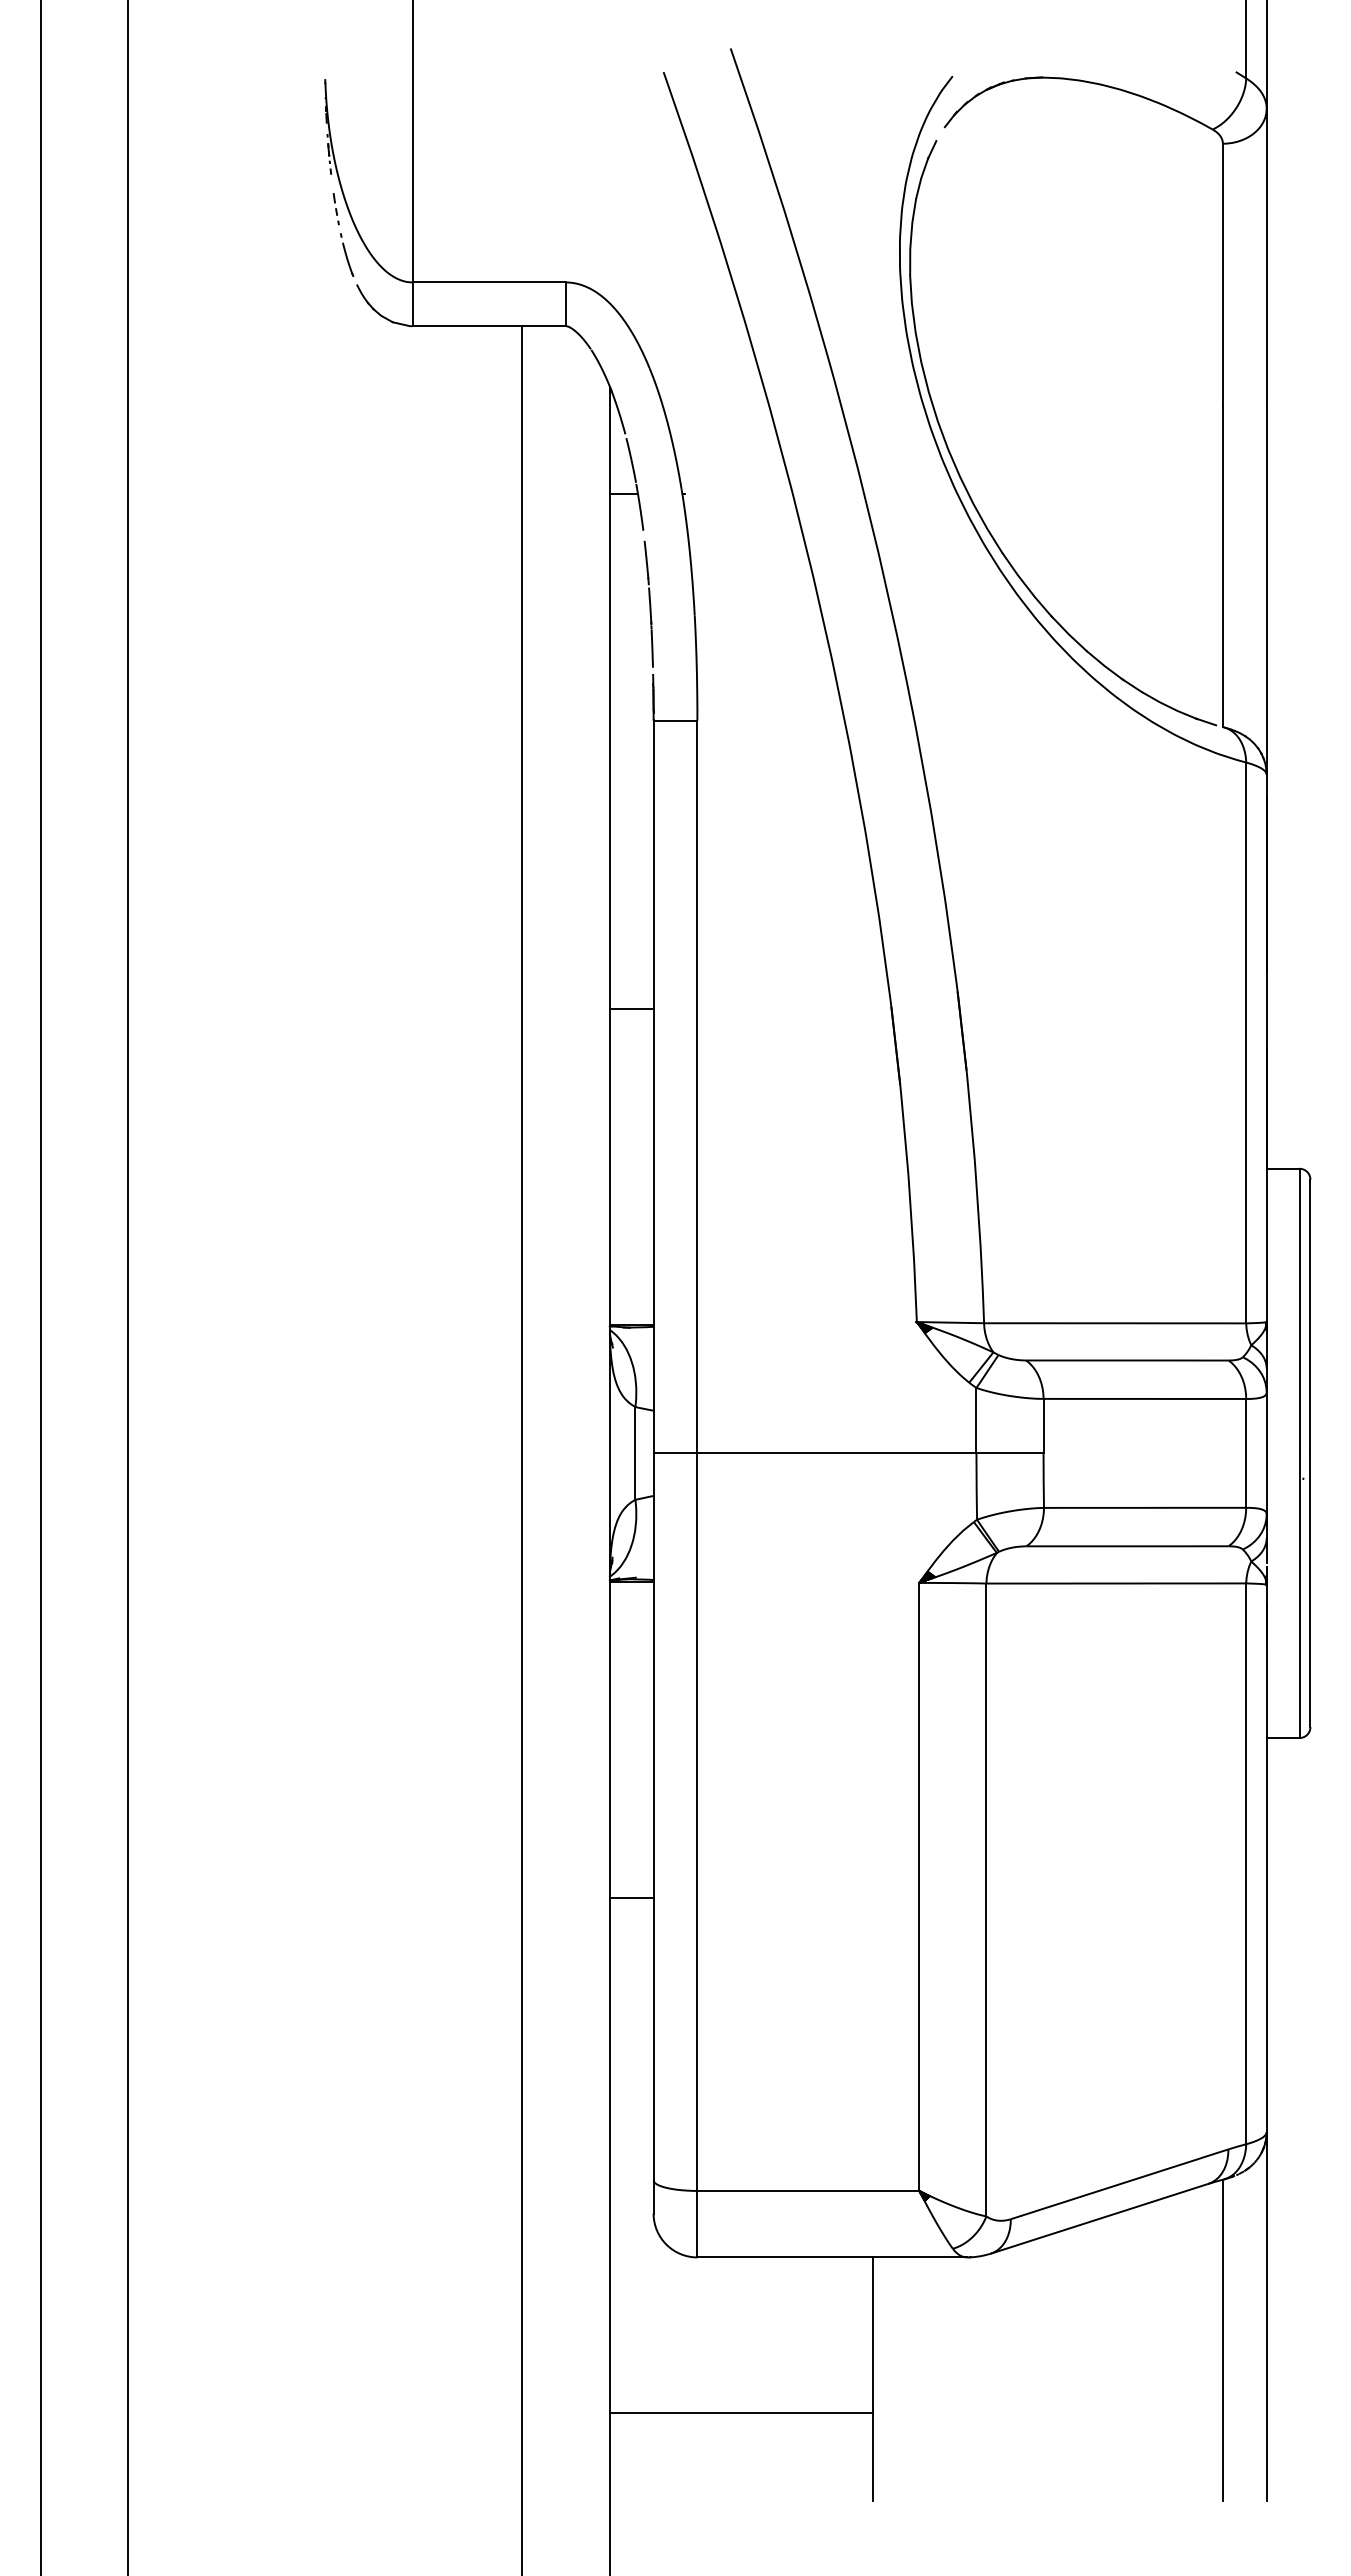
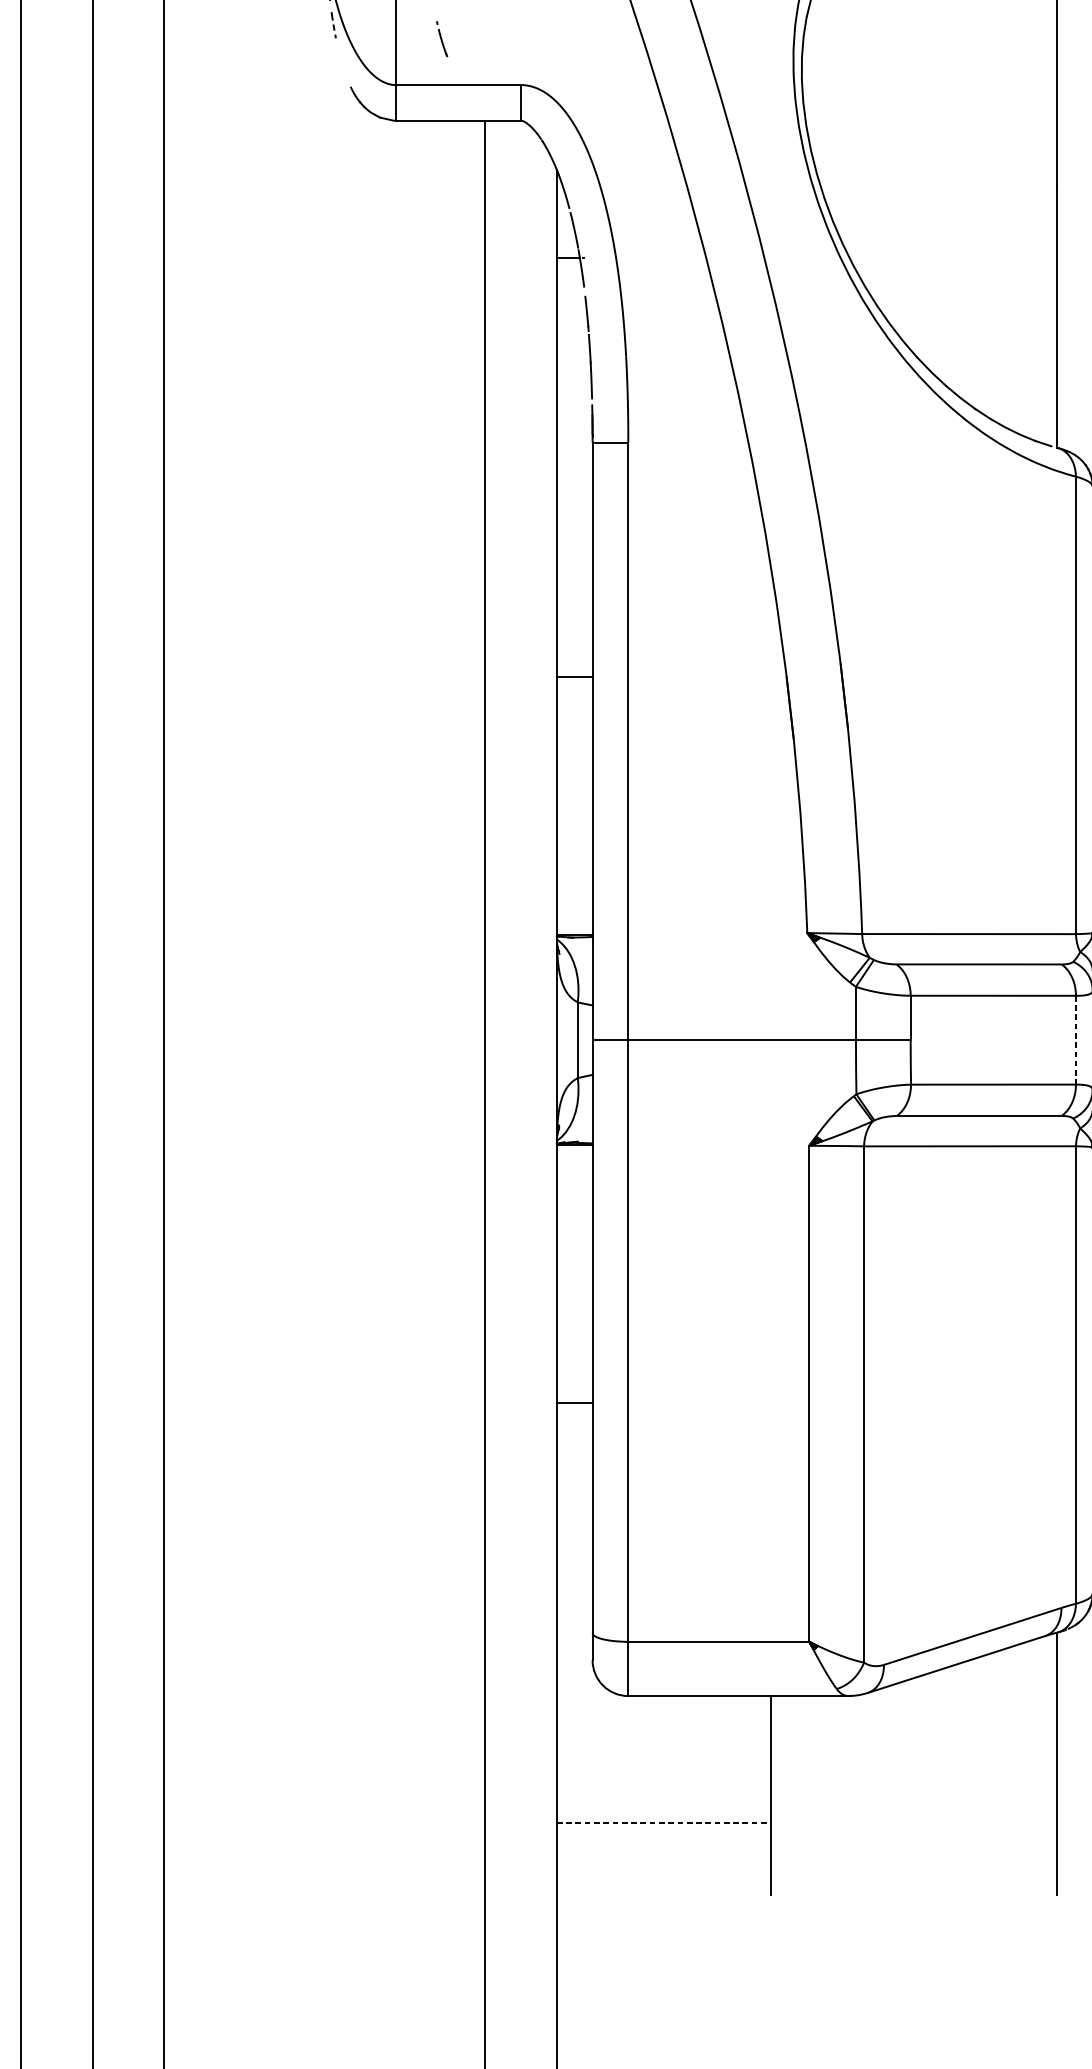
part: (347, 254) -> (442, 38), moved
line: (1246, 1453) -> (1076, 1040), solid -> dashed
line: (741, 2412) -> (664, 1822), solid -> dashed

